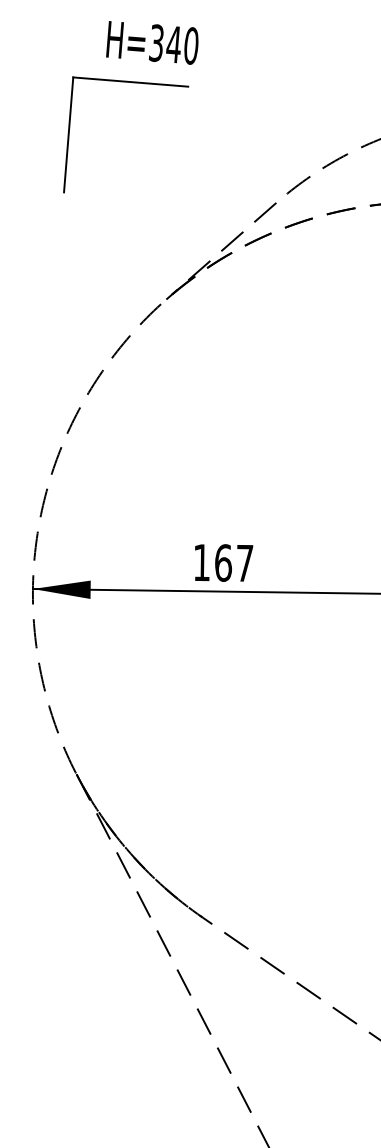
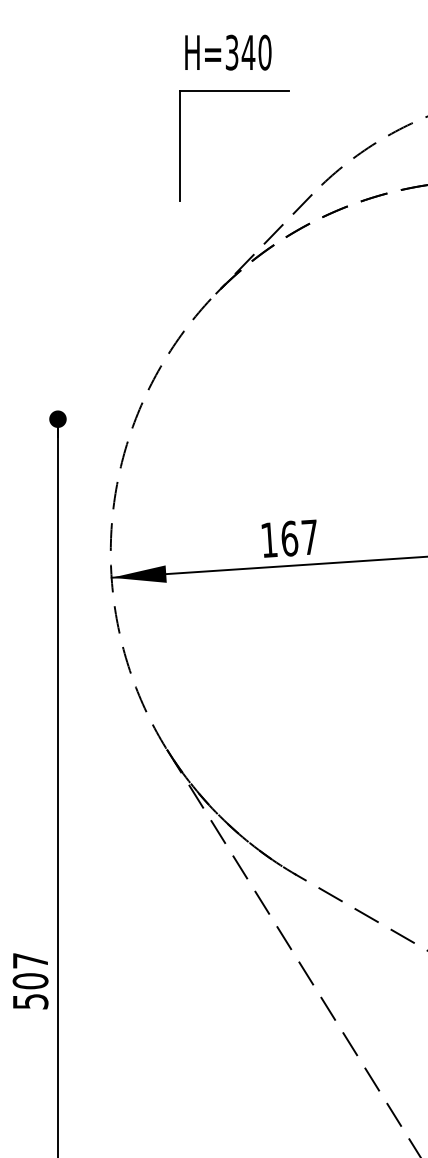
text: (152, 42) -> (228, 52), moved
part: (130, 82) -> (234, 91), moved

